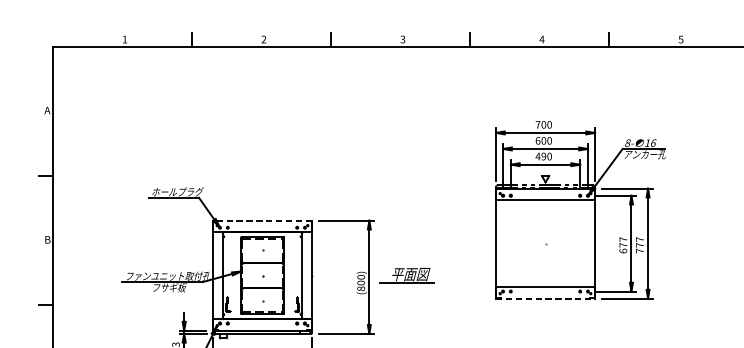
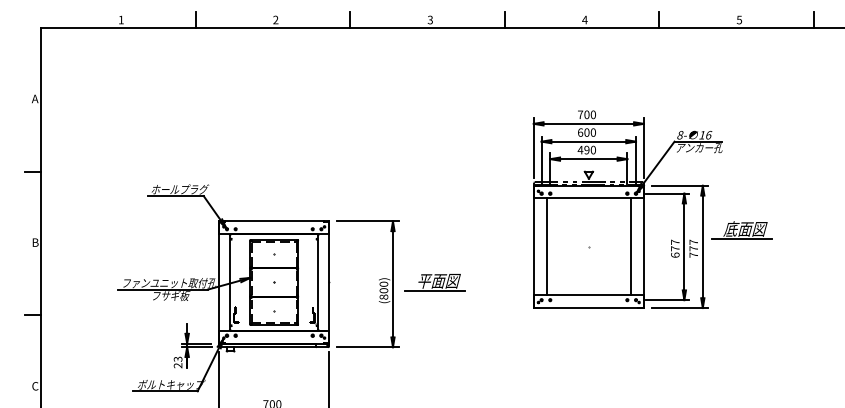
line: (261, 220) -> (273, 221), dashed -> solid
part: (682, 228) -> (741, 230), added
line: (508, 243) -> (547, 246), added
line: (583, 243) -> (630, 246), added
line: (546, 299) -> (589, 308), dashed -> solid

